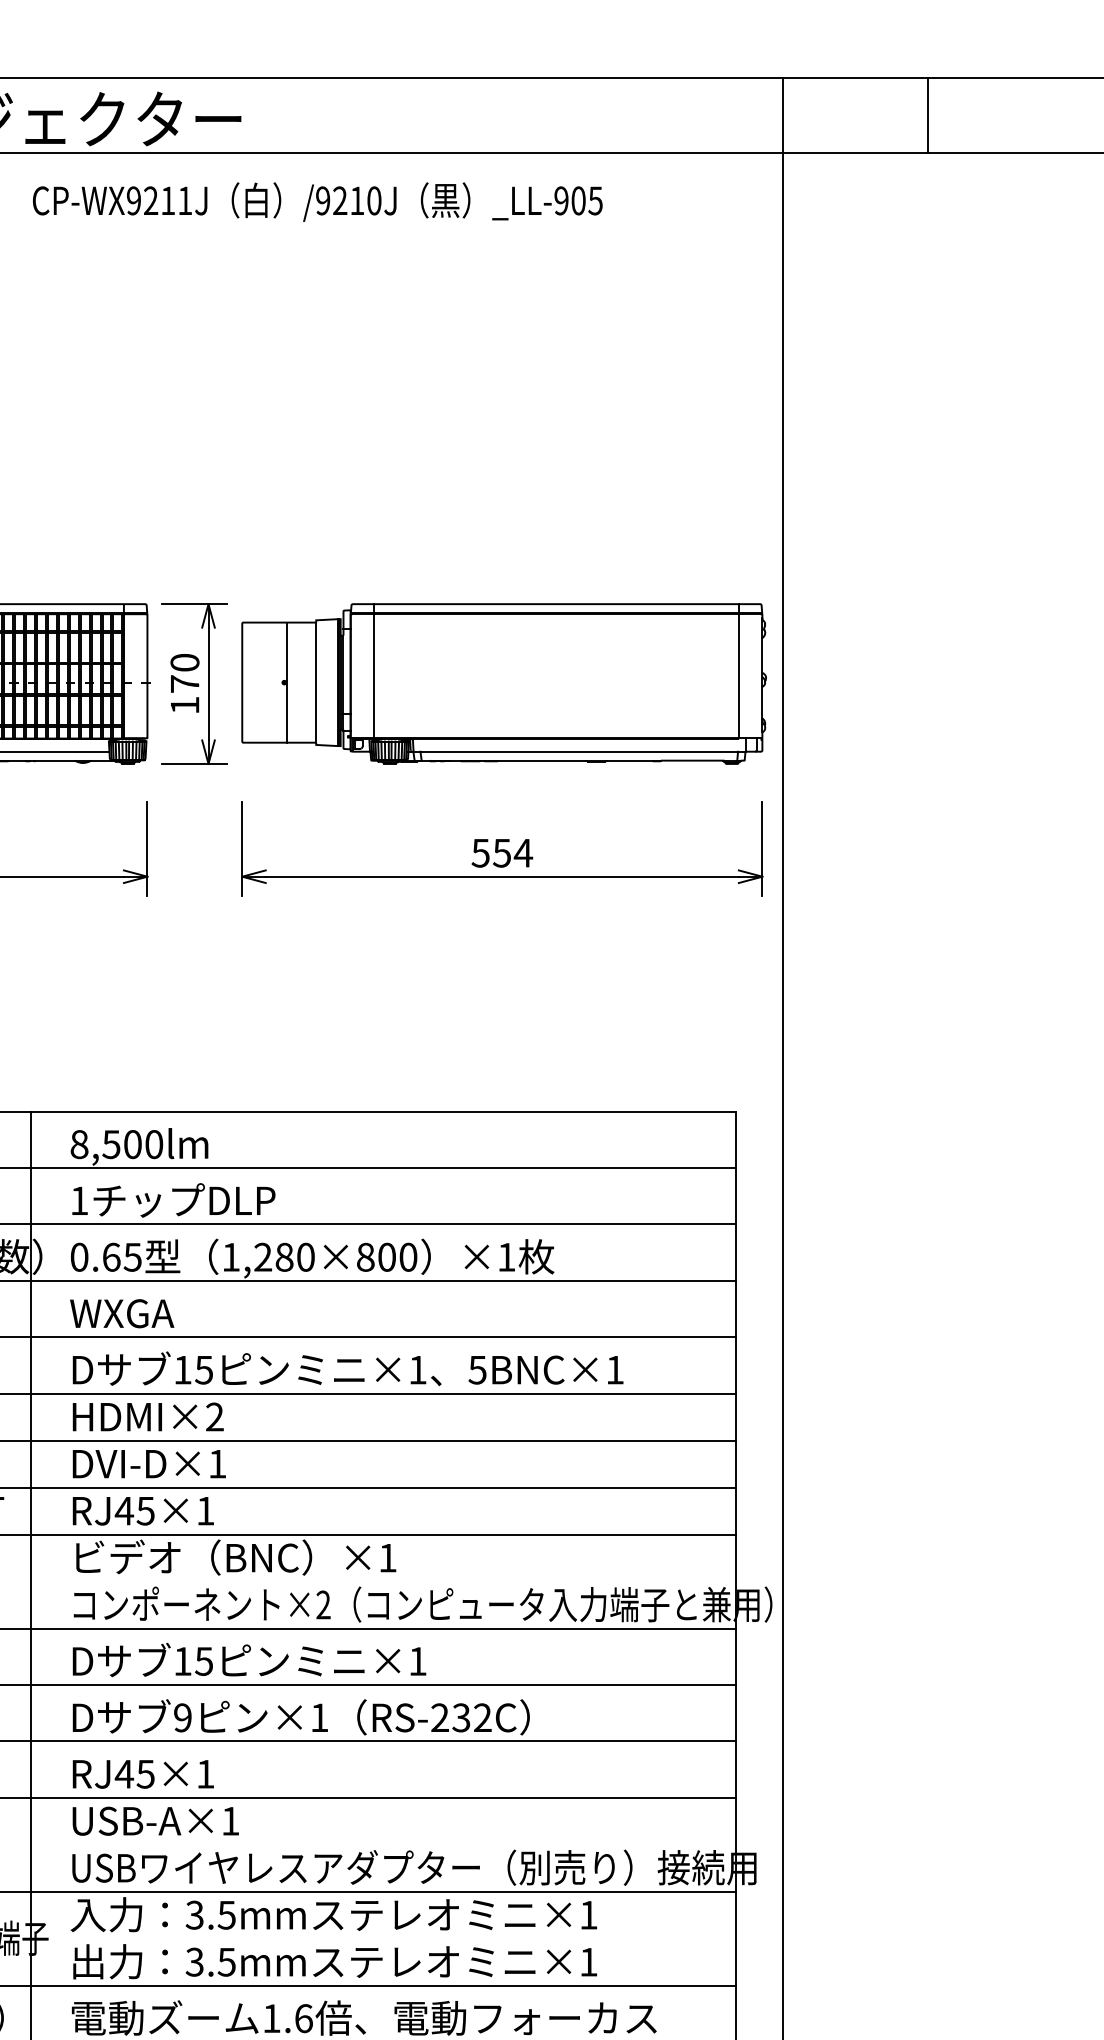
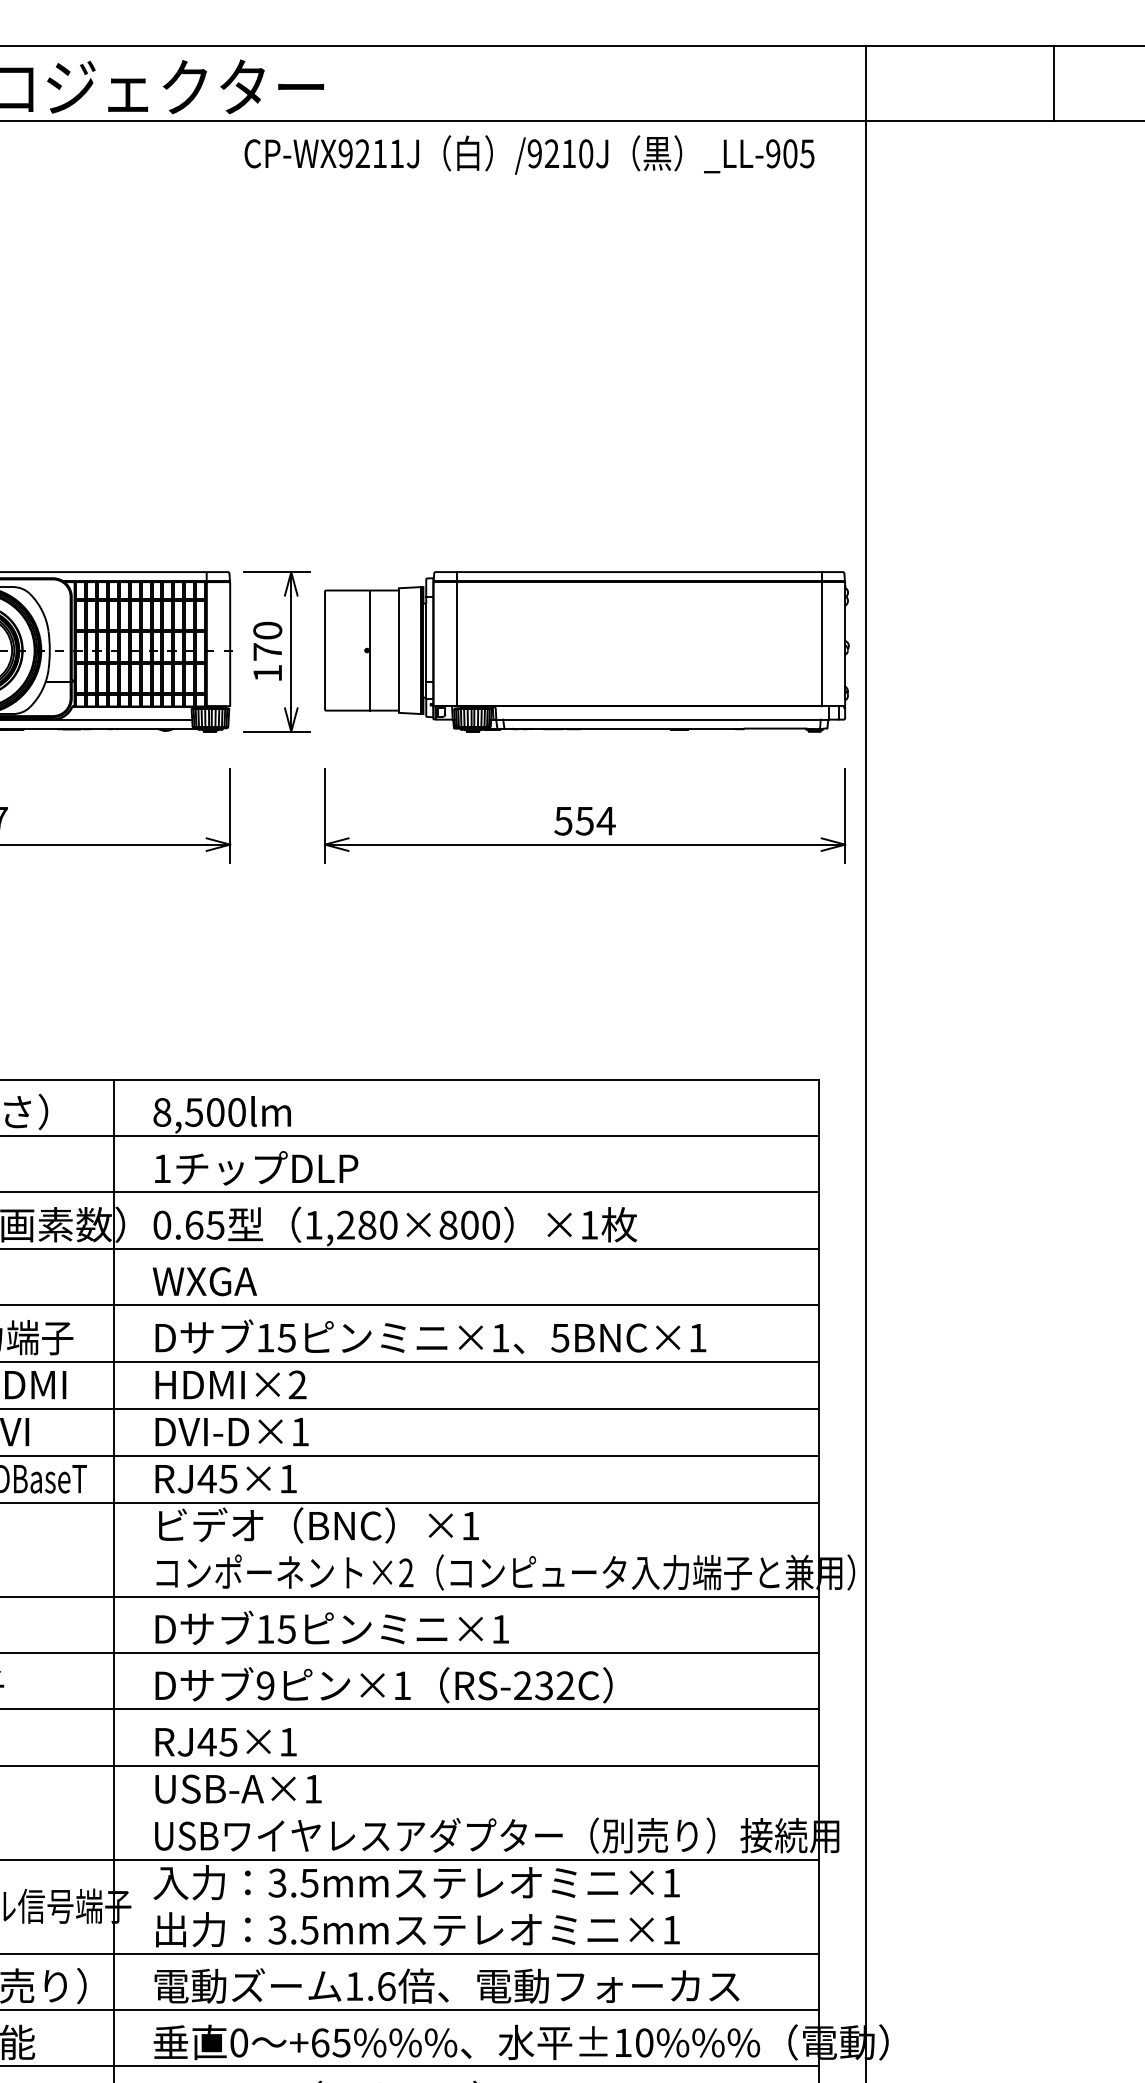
line: (927, 114) -> (1053, 82), moved
text: (317, 201) -> (529, 154), moved

